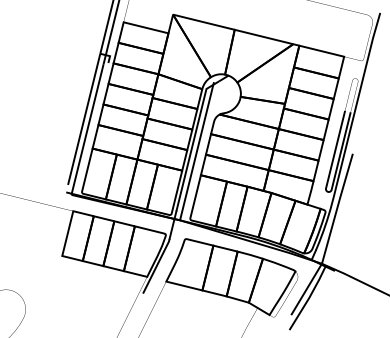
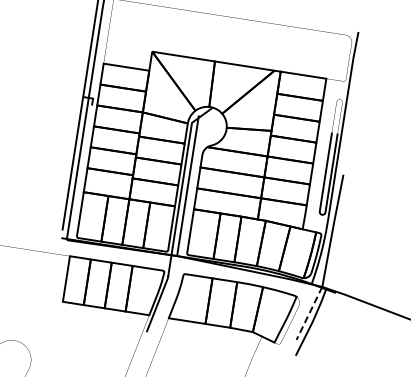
line: (306, 289) -> (309, 313), solid -> dashed

